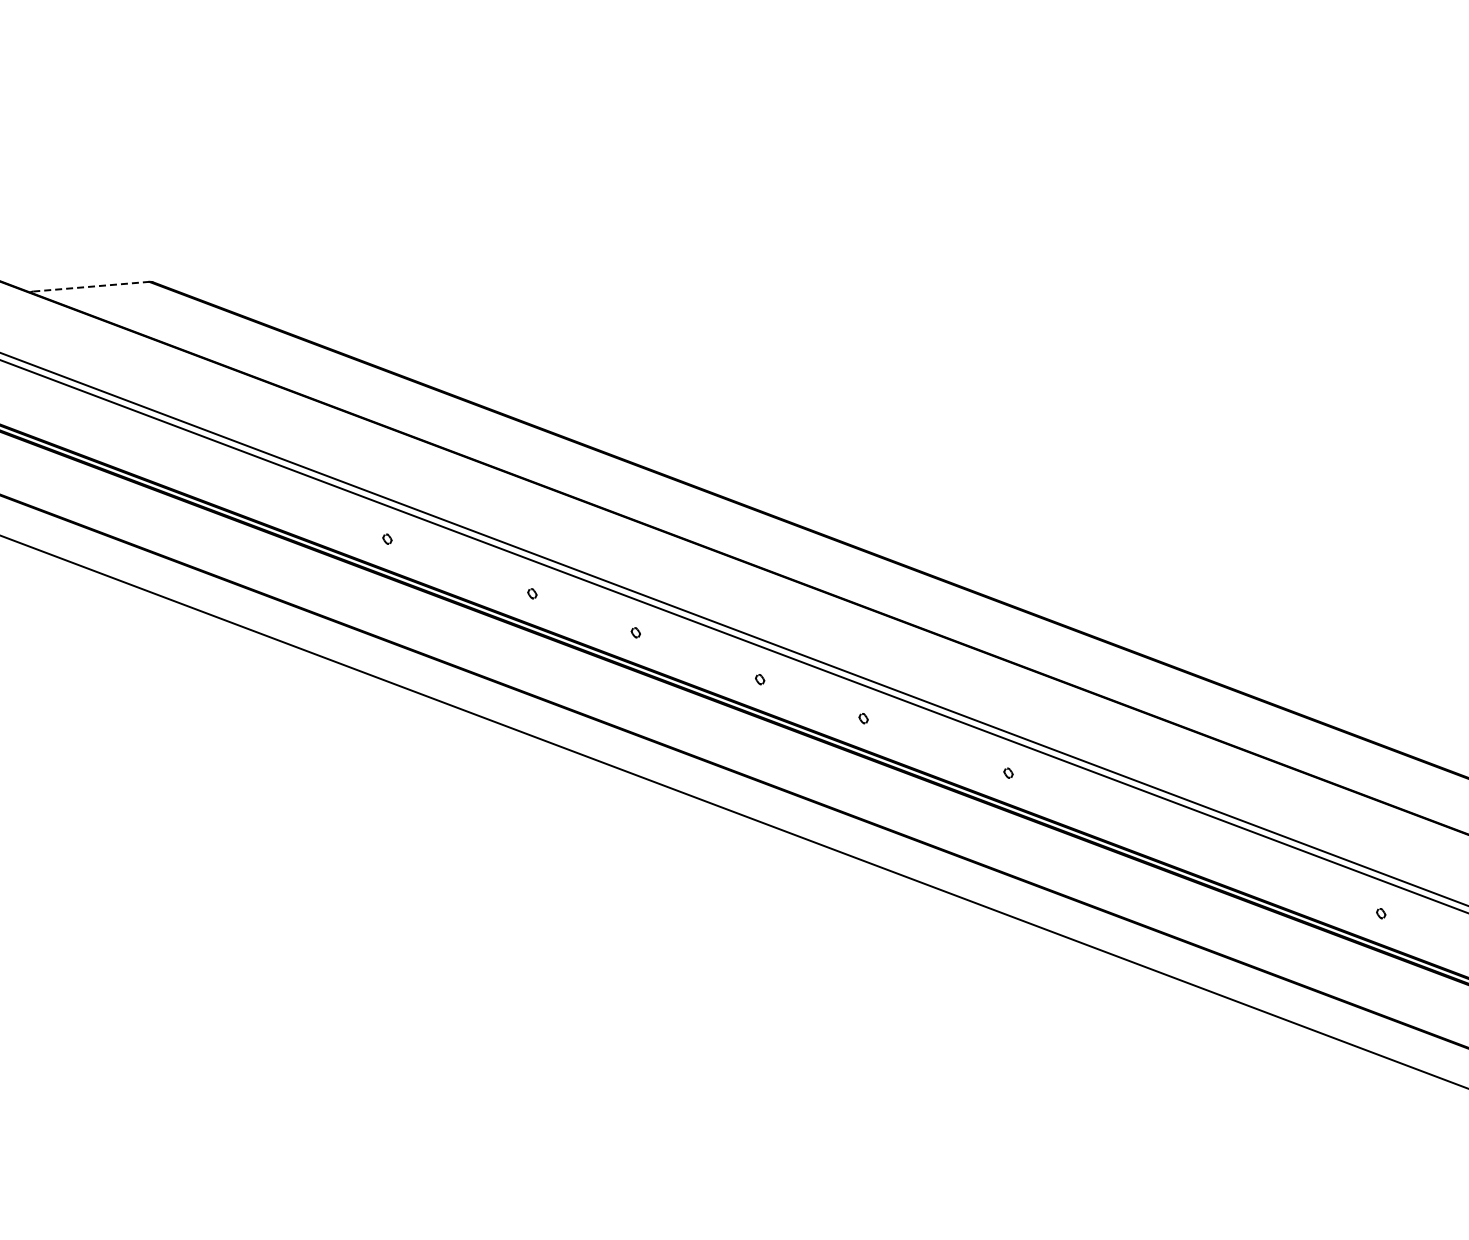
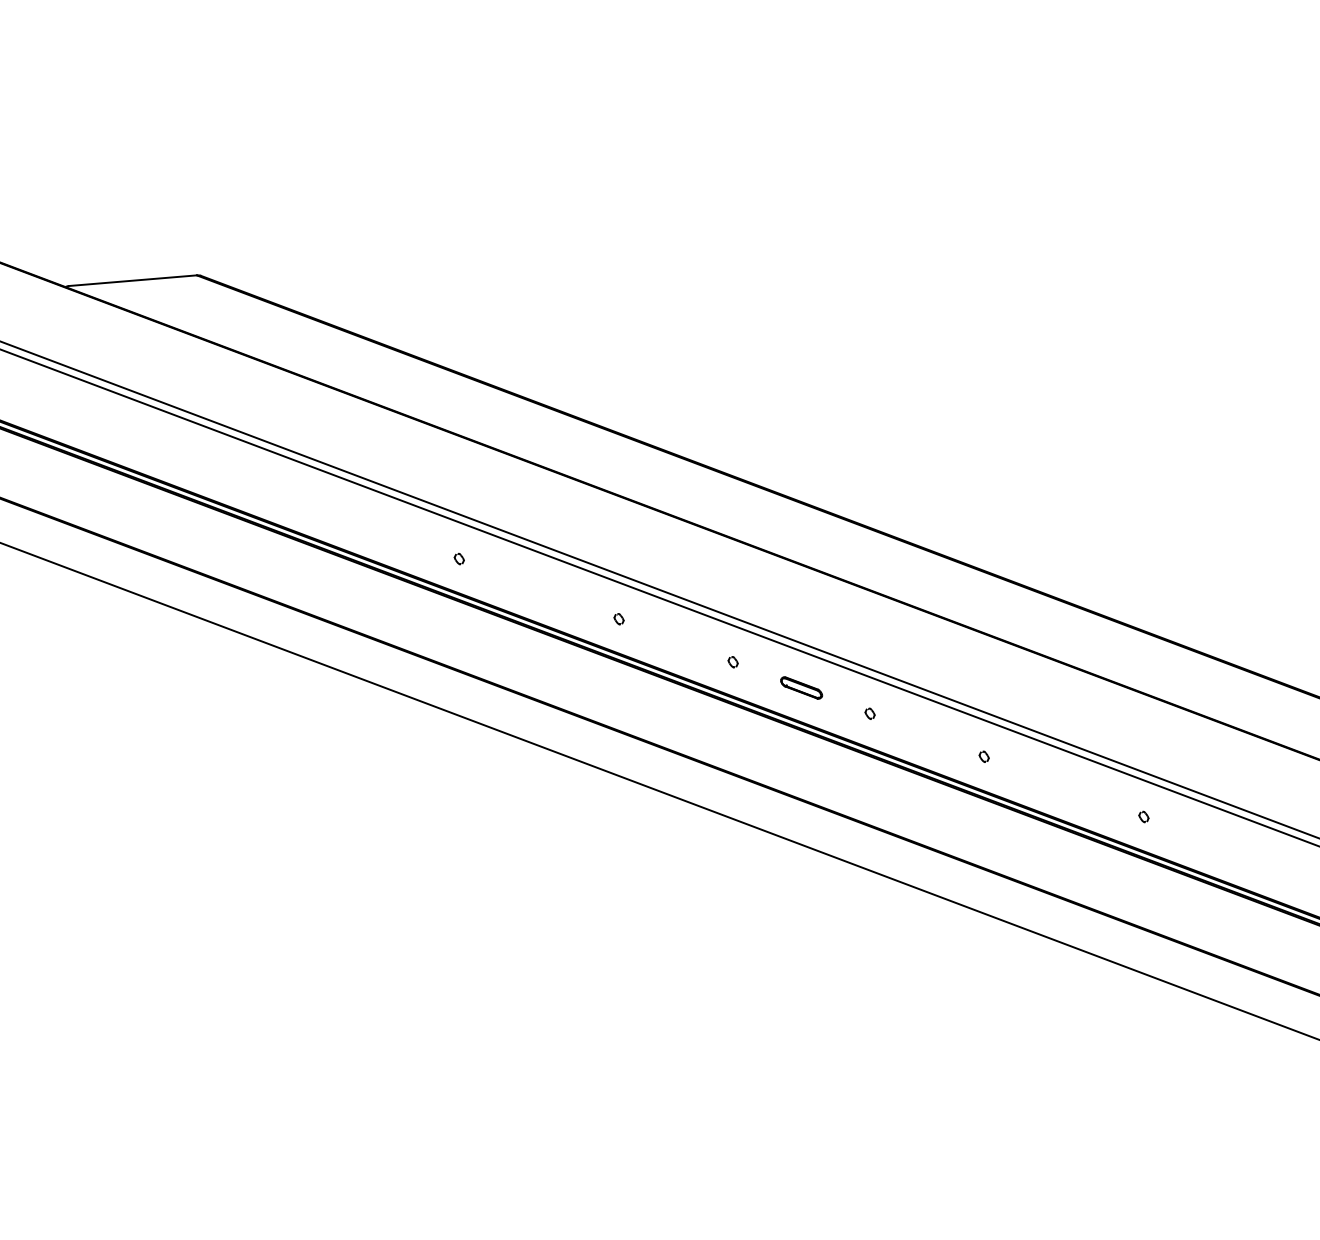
line: (91, 286) -> (133, 280), dashed -> solid
part: (697, 655) -> (801, 687), added

